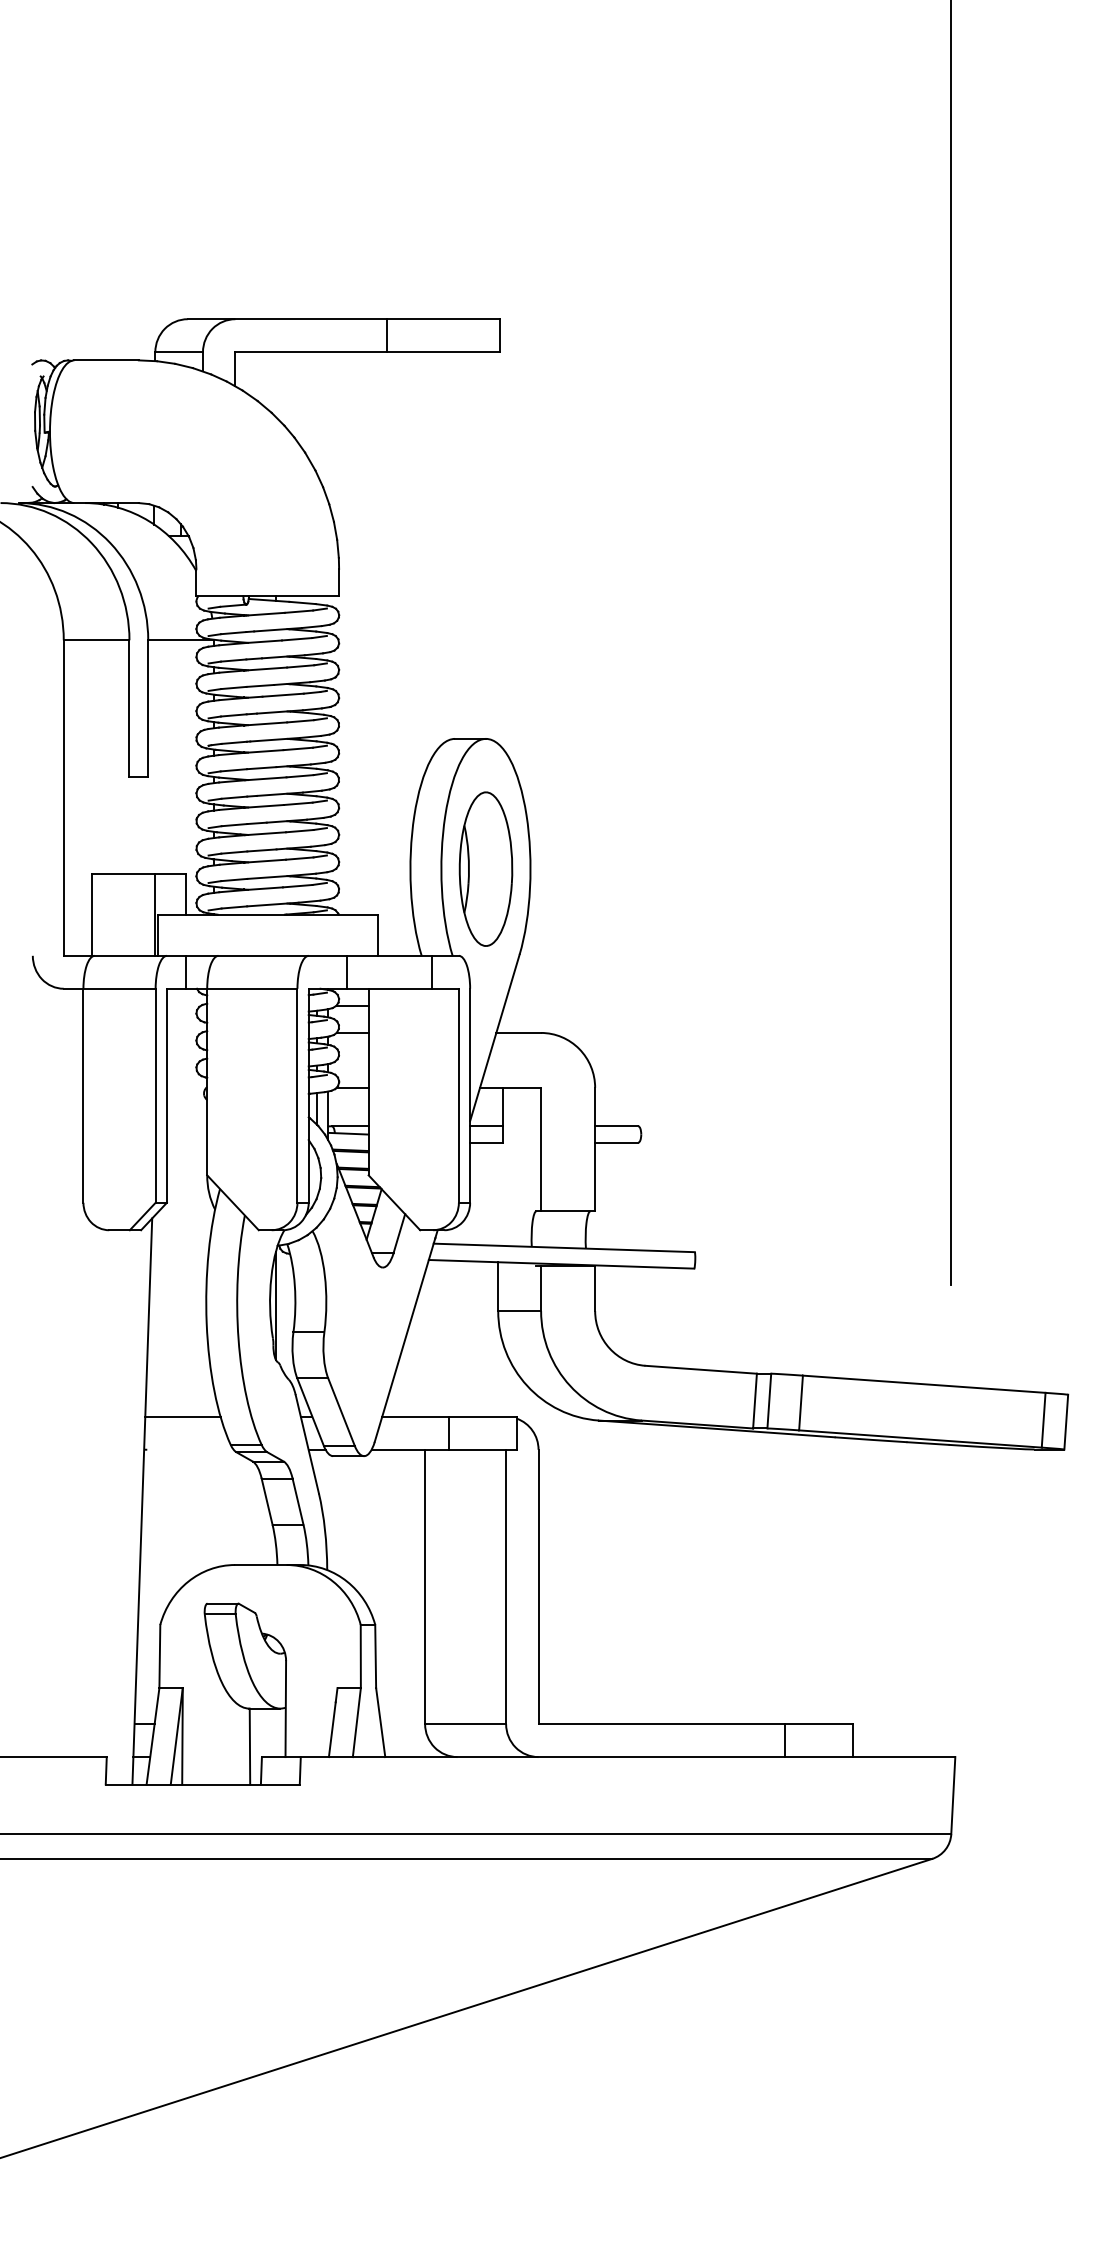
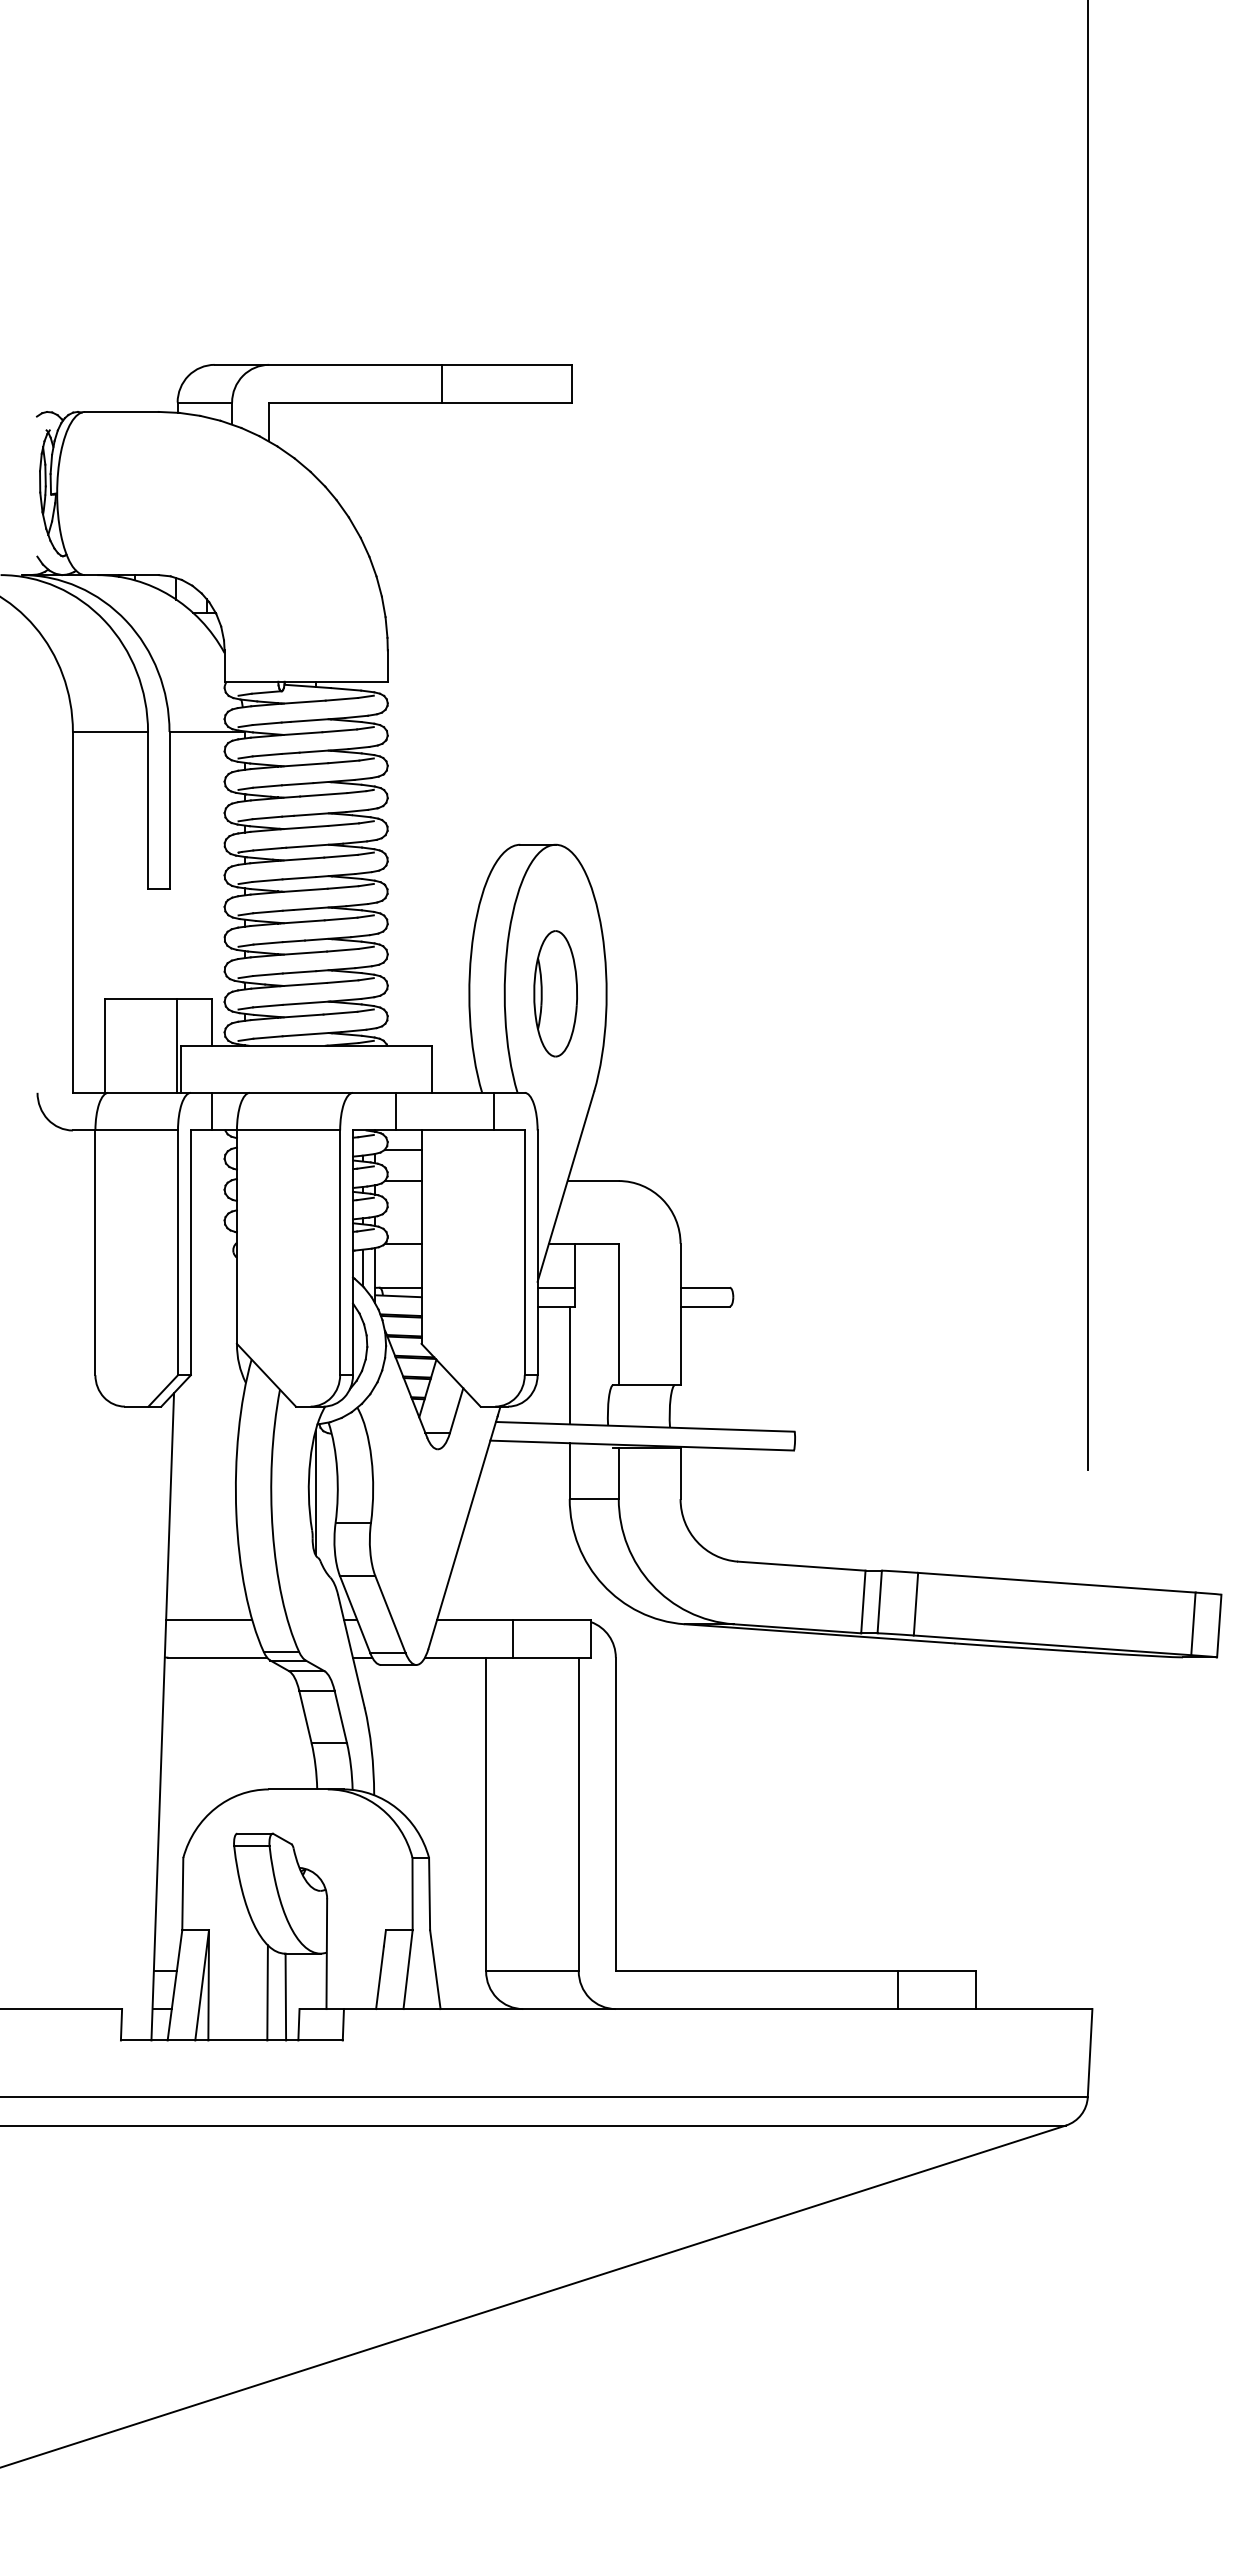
part: (485, 868) -> (555, 993), size x0.71
line: (498, 1194) -> (569, 1365), added
line: (190, 1449) -> (217, 1657), added
line: (233, 1742) -> (267, 1992), added

